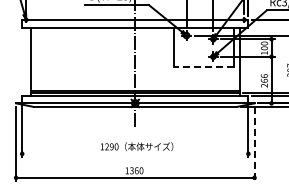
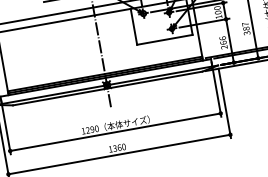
line: (203, 66) -> (164, 39), dashed -> solid
line: (254, 144) -> (224, 103), dashed -> solid
line: (135, 153) -> (115, 131), added

